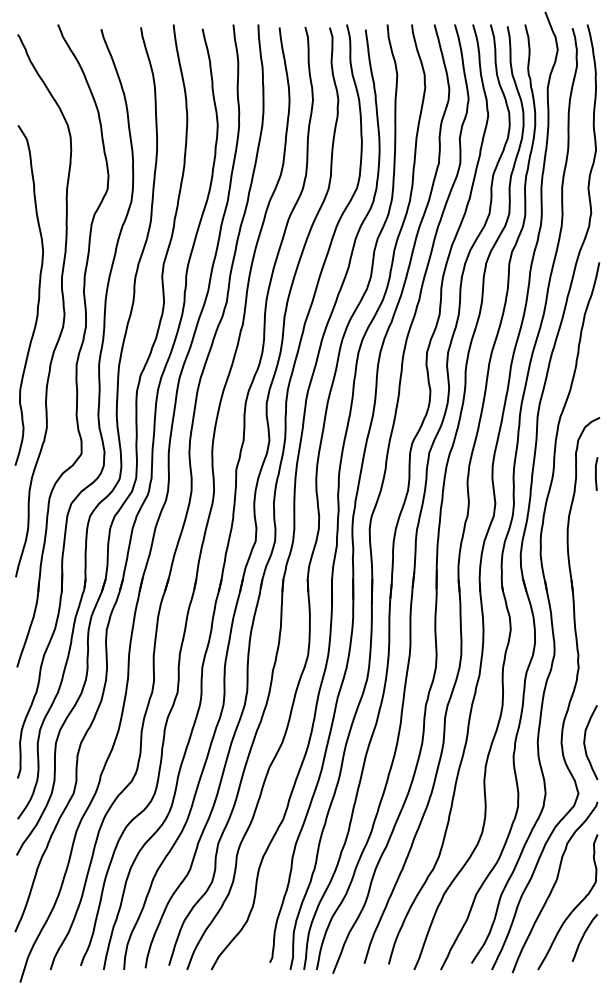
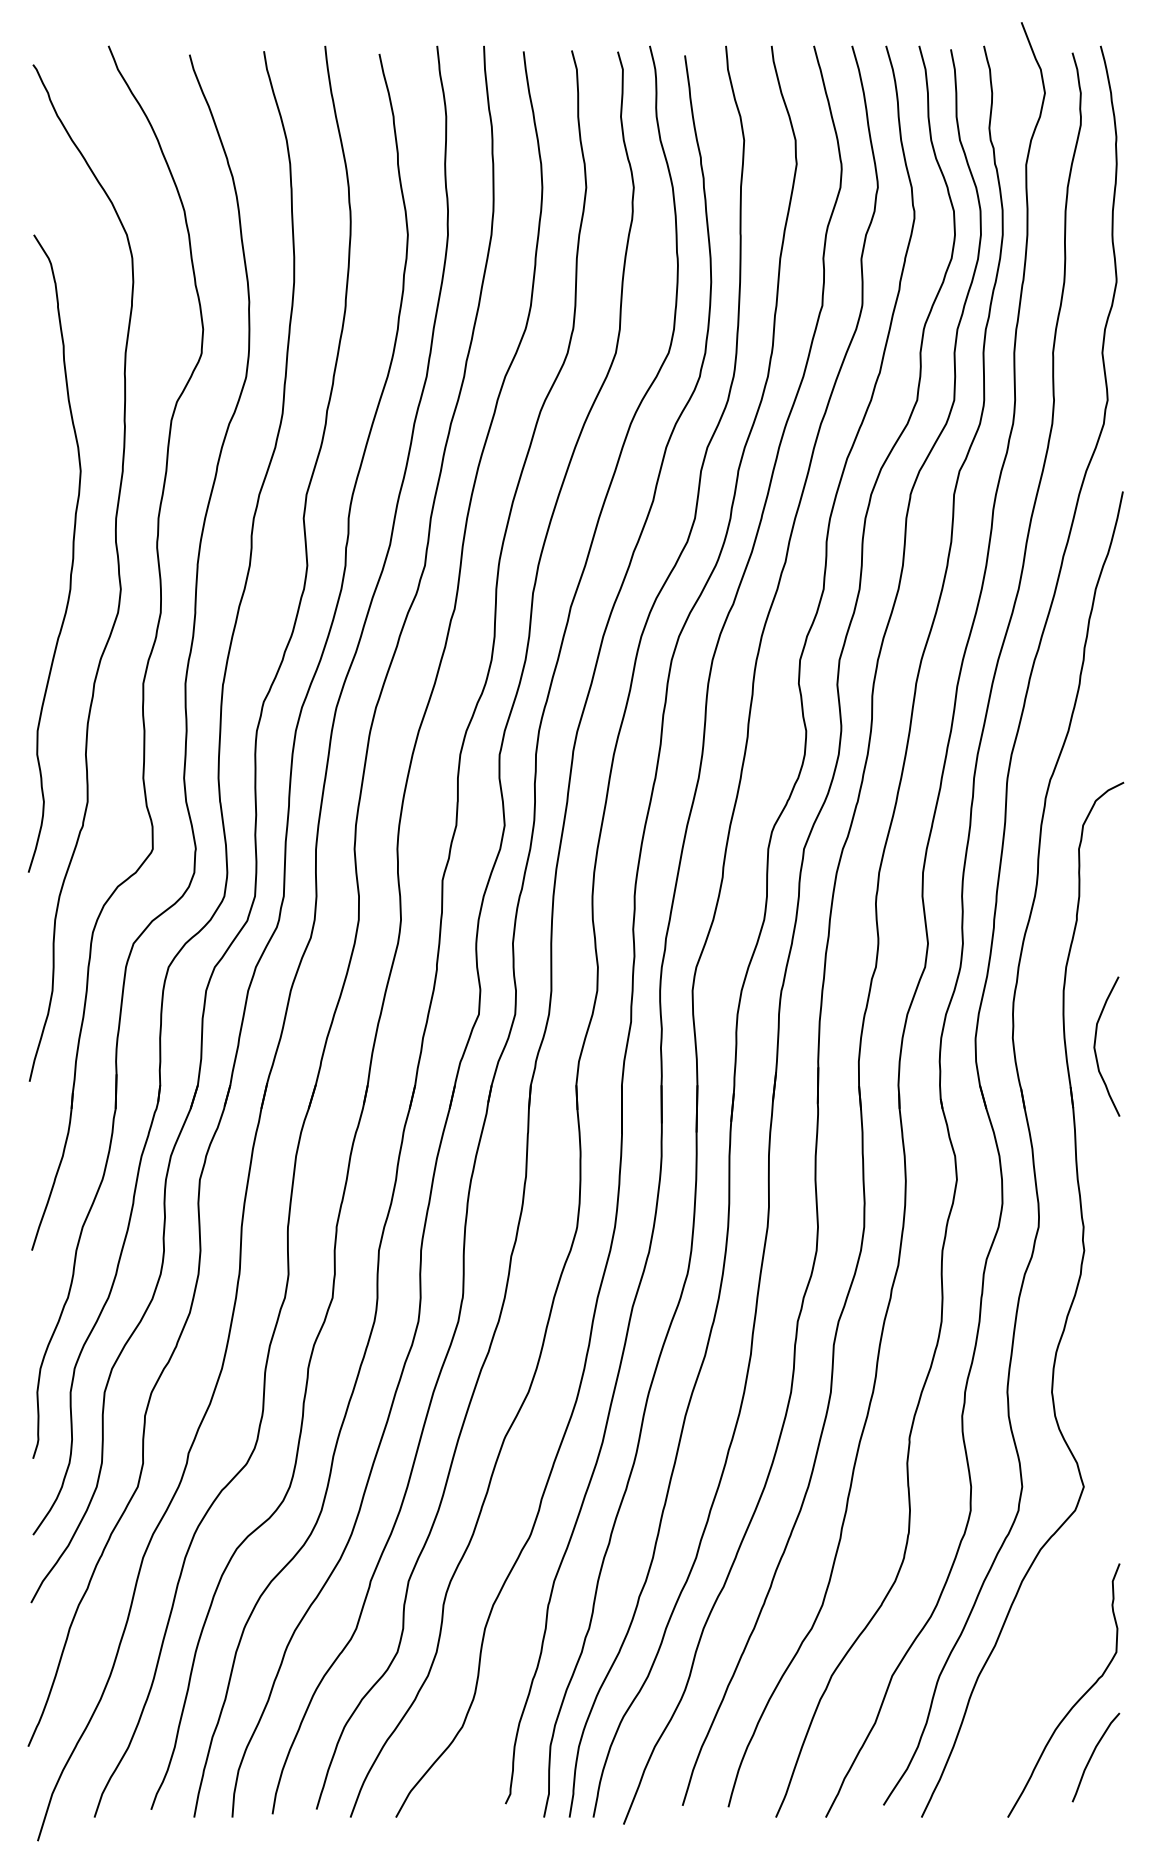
line: (596, 473) -> (1117, 887), removed
curve: (585, 742) -> (1096, 1046), moved
curve: (554, 887) -> (1038, 1662), removed

